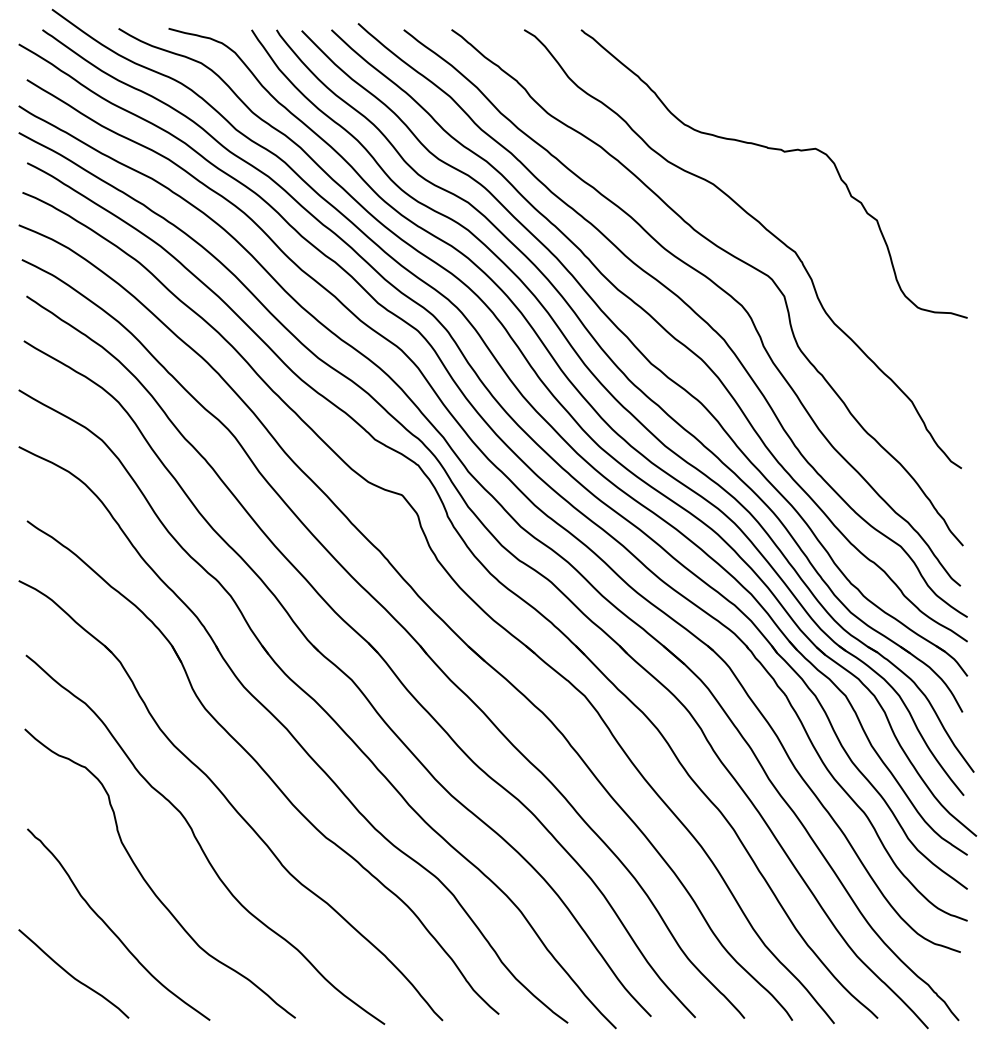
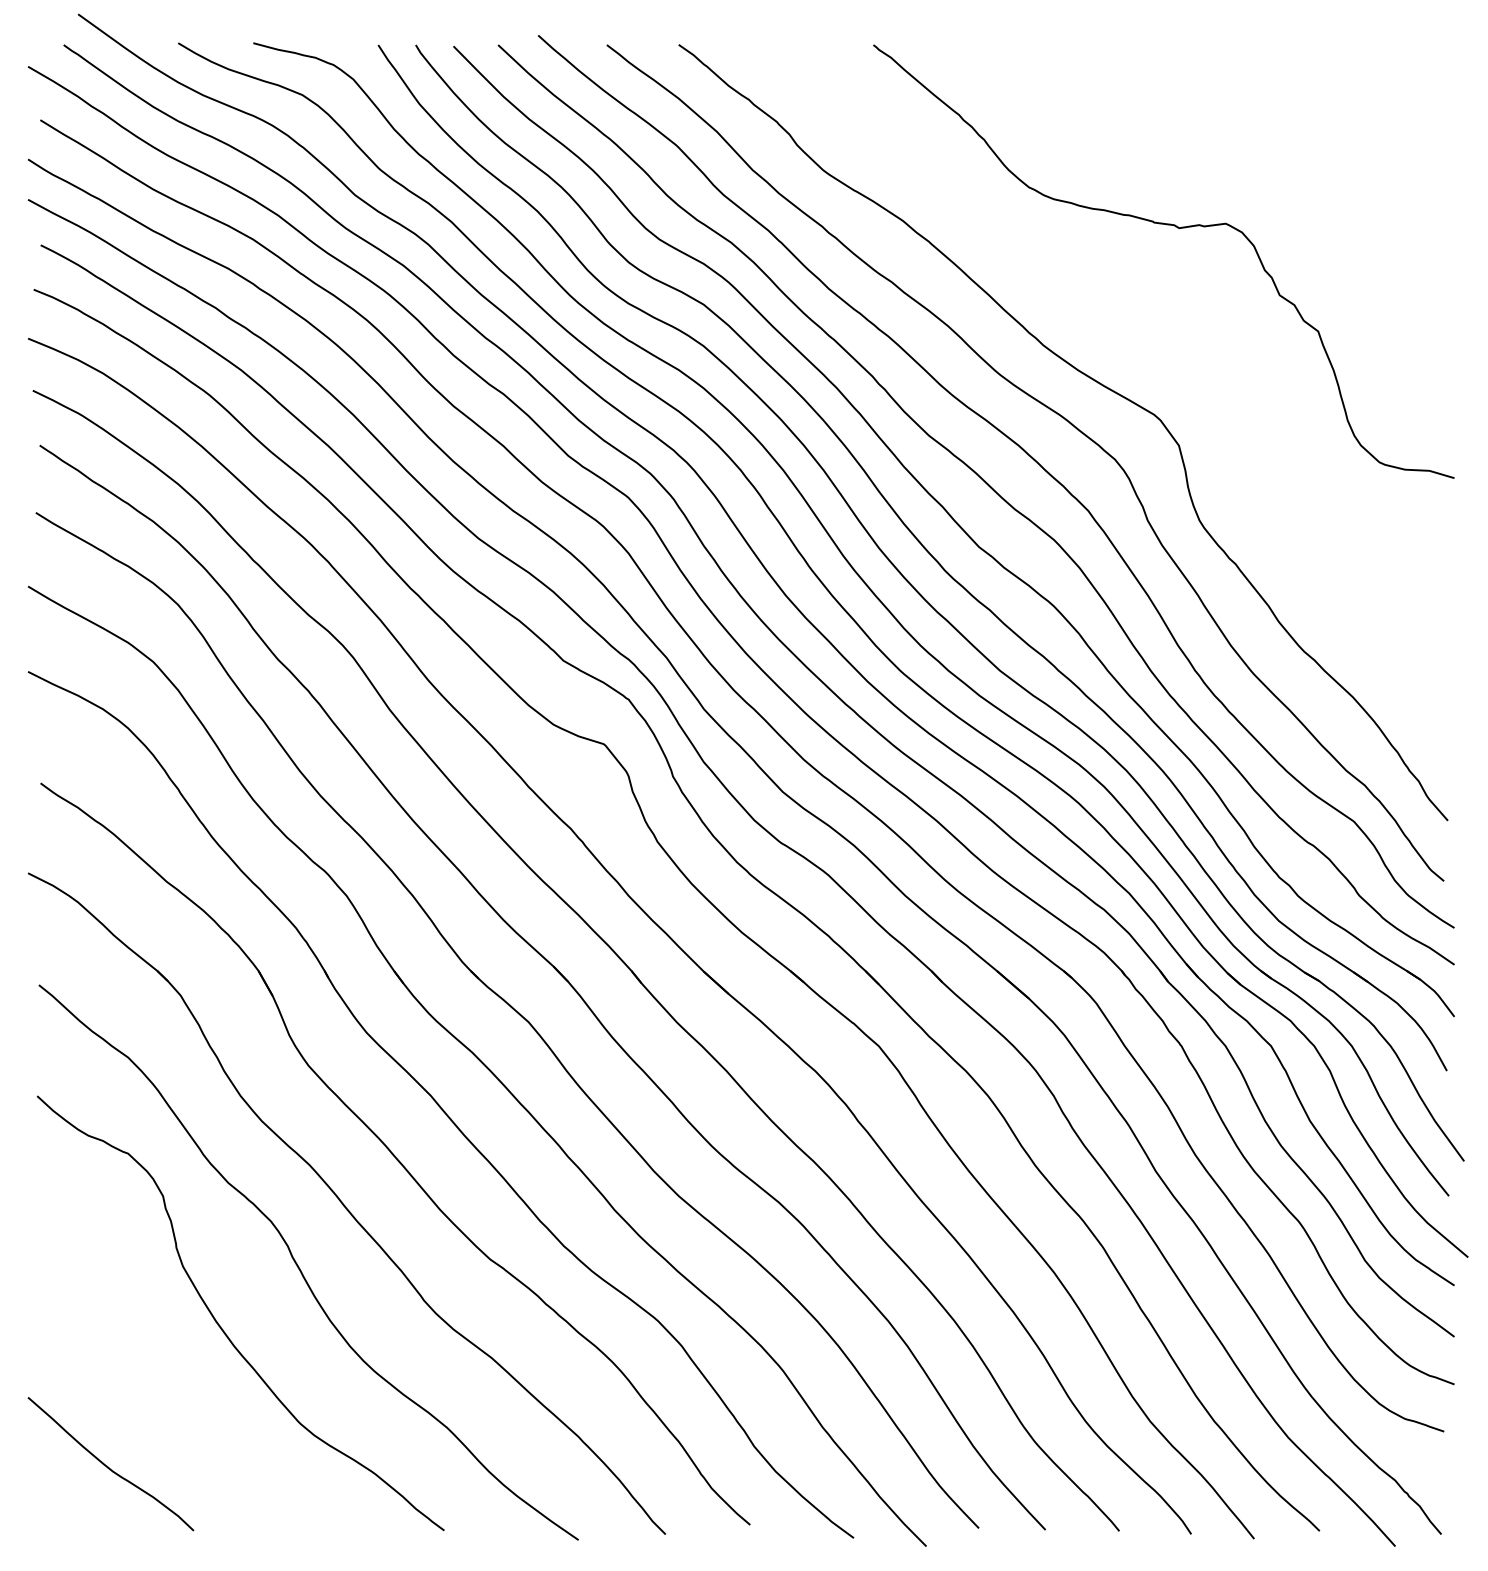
curve: (763, 227) -> (1147, 342), removed
curve: (112, 930) -> (169, 1398), removed

